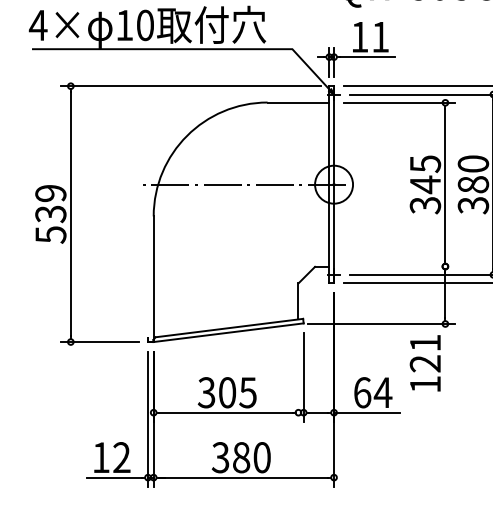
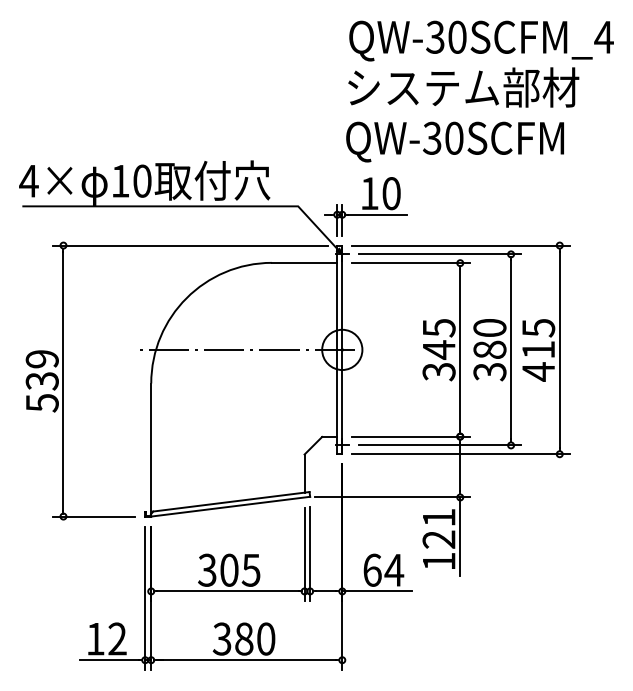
text: (380, 37) -> (391, 193), 11 -> 10
line: (399, 266) -> (411, 436), added
line: (445, 360) -> (460, 536), added
line: (298, 377) -> (304, 554), added

